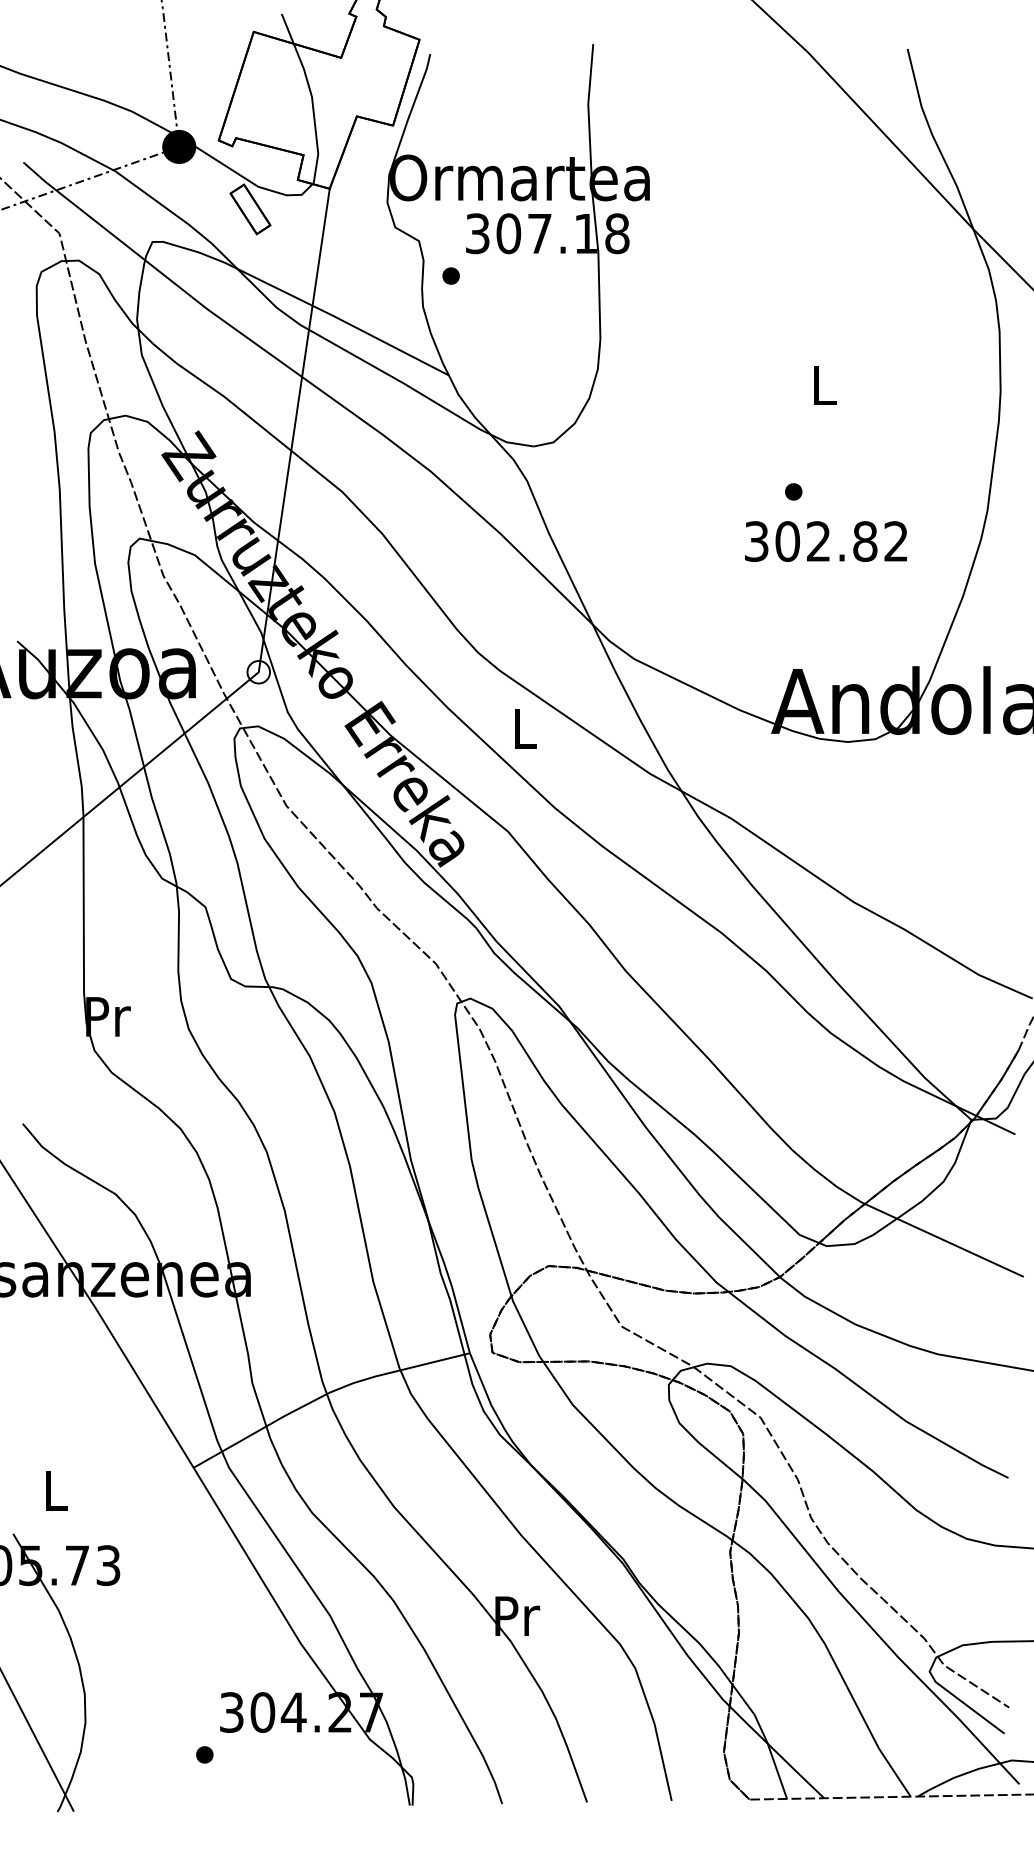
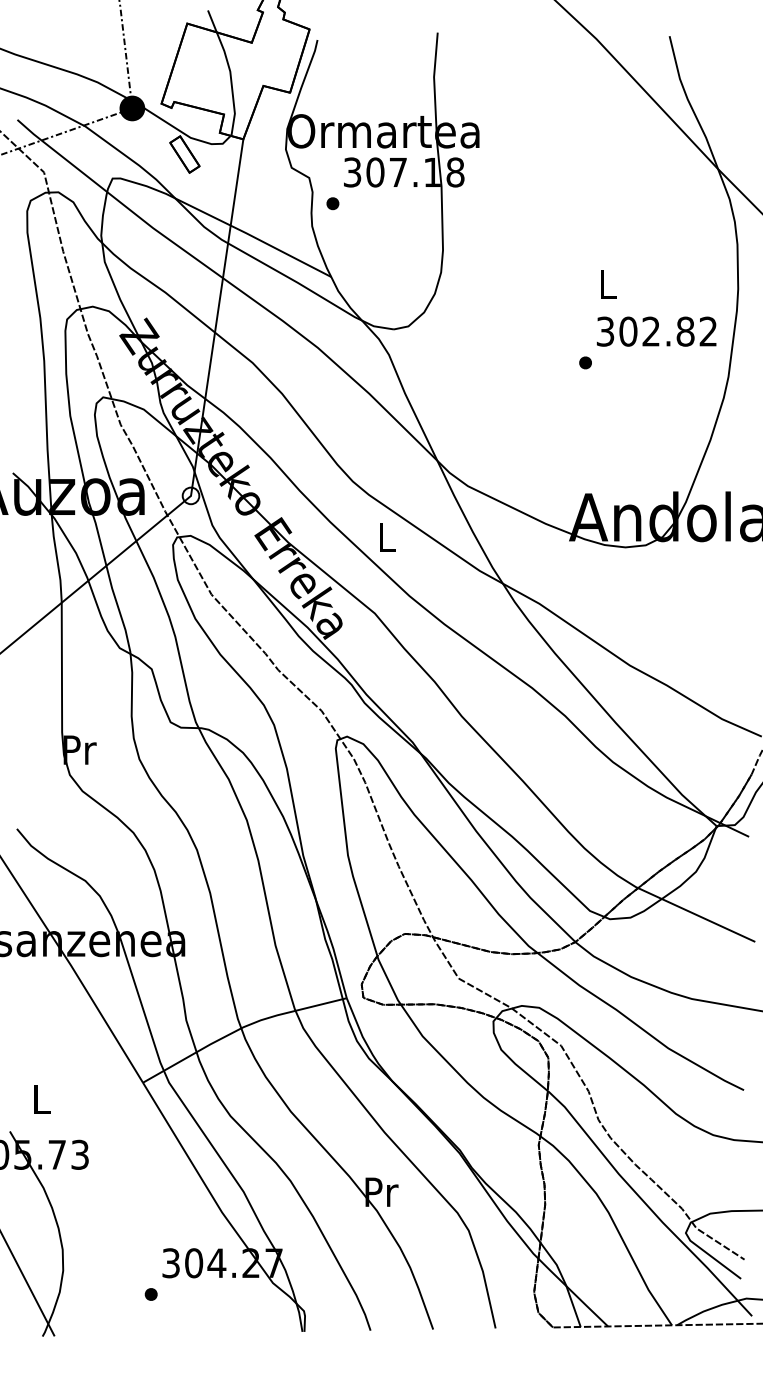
text: (825, 541) -> (656, 331), moved

